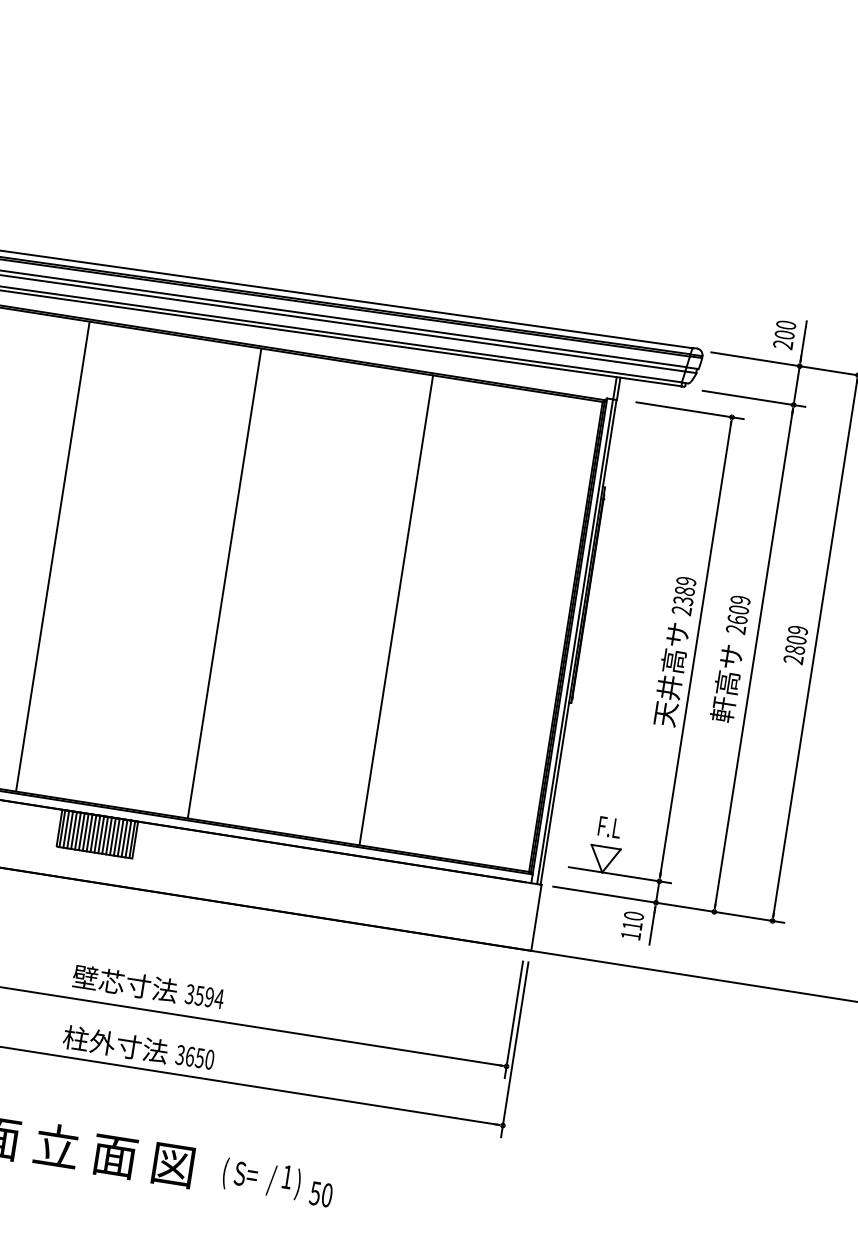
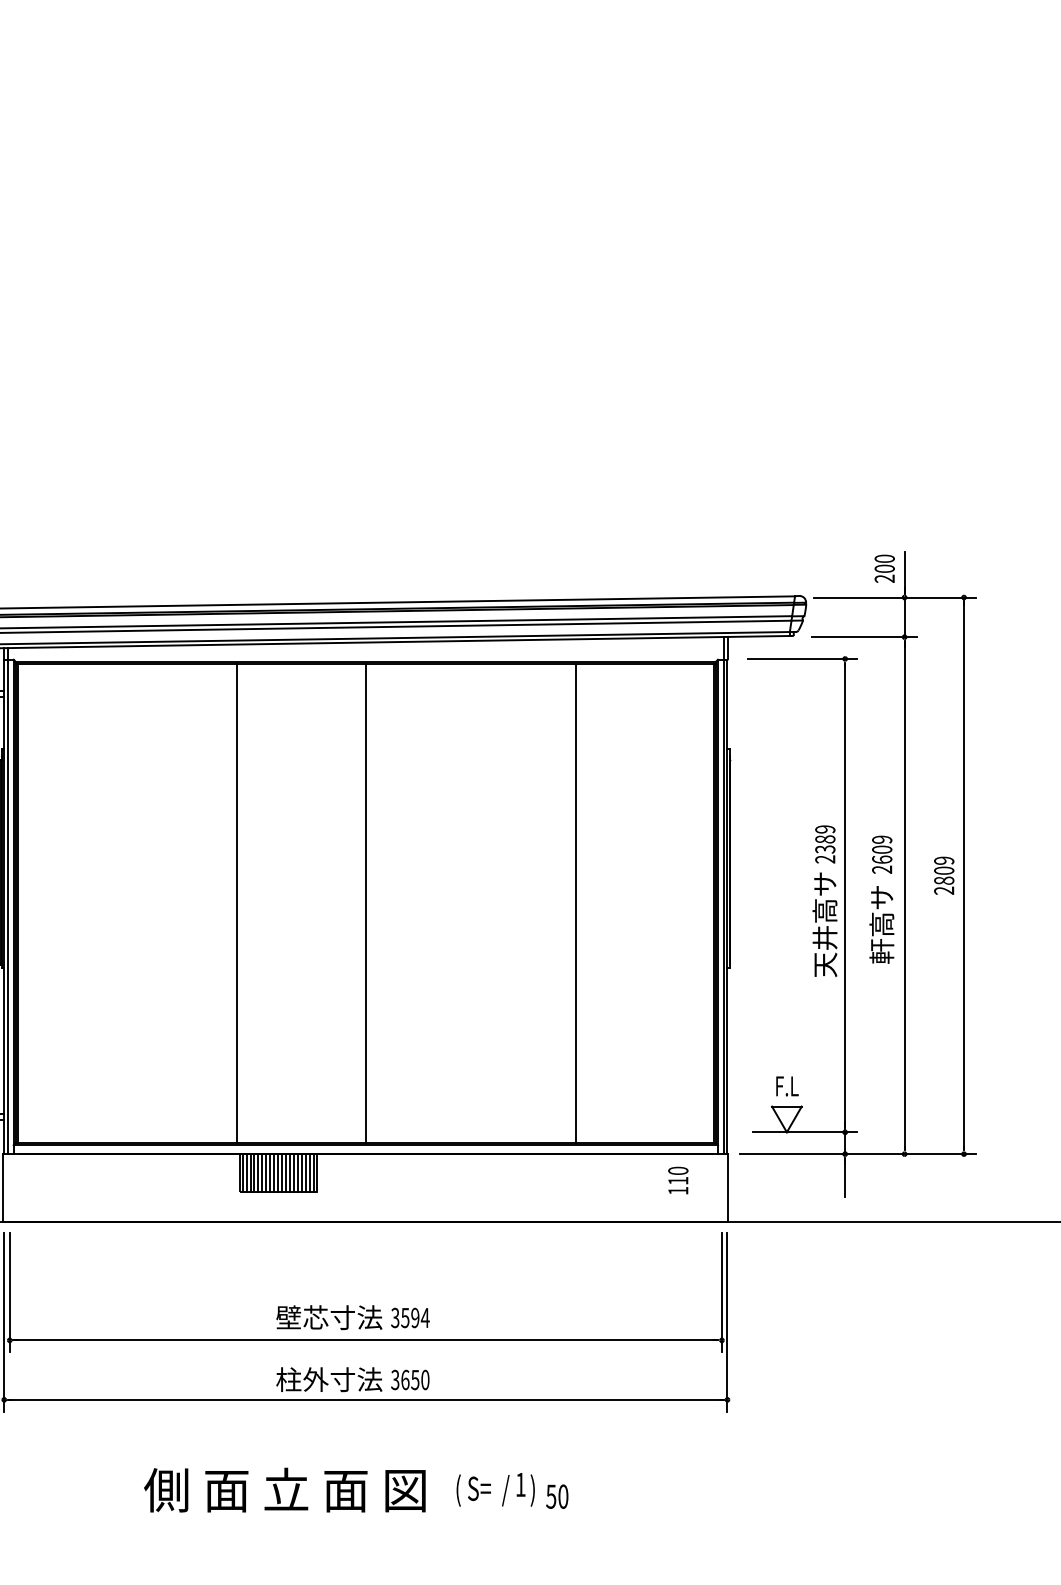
line: (52, 556) -> (236, 903), moved
line: (396, 610) -> (576, 903), moved
text: (632, 925) -> (678, 1180), moved

